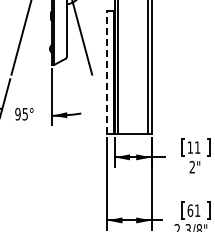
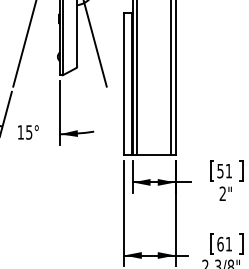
line: (107, 71) -> (124, 82), dashed -> solid
text: (17, 114) -> (20, 132), 95° -> 15°
text: (189, 147) -> (219, 170), 11 -> 51

